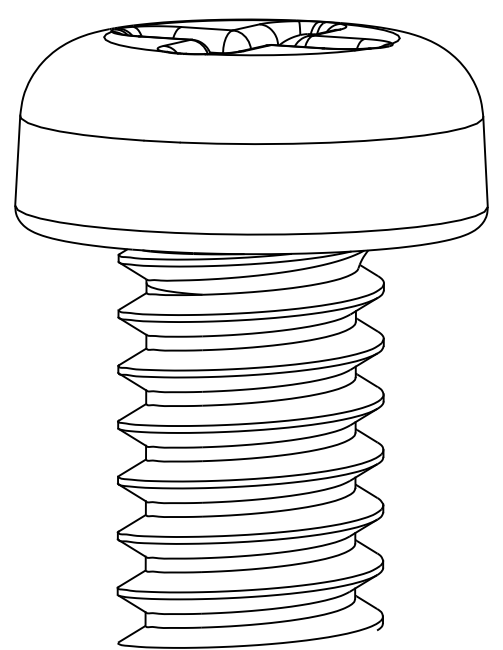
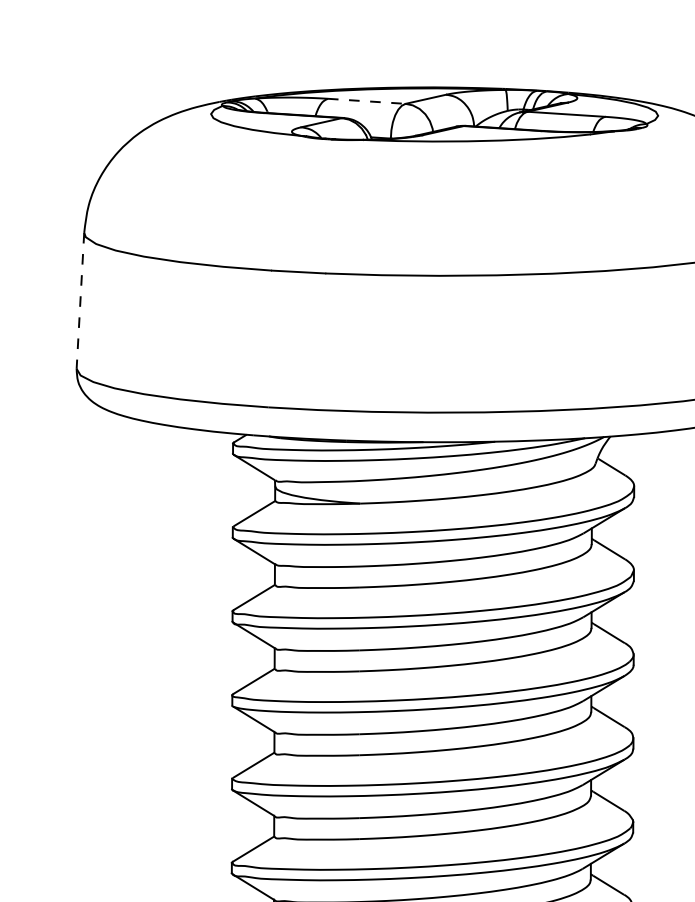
line: (207, 28) -> (367, 101), solid -> dashed
line: (17, 161) -> (80, 302), solid -> dashed

